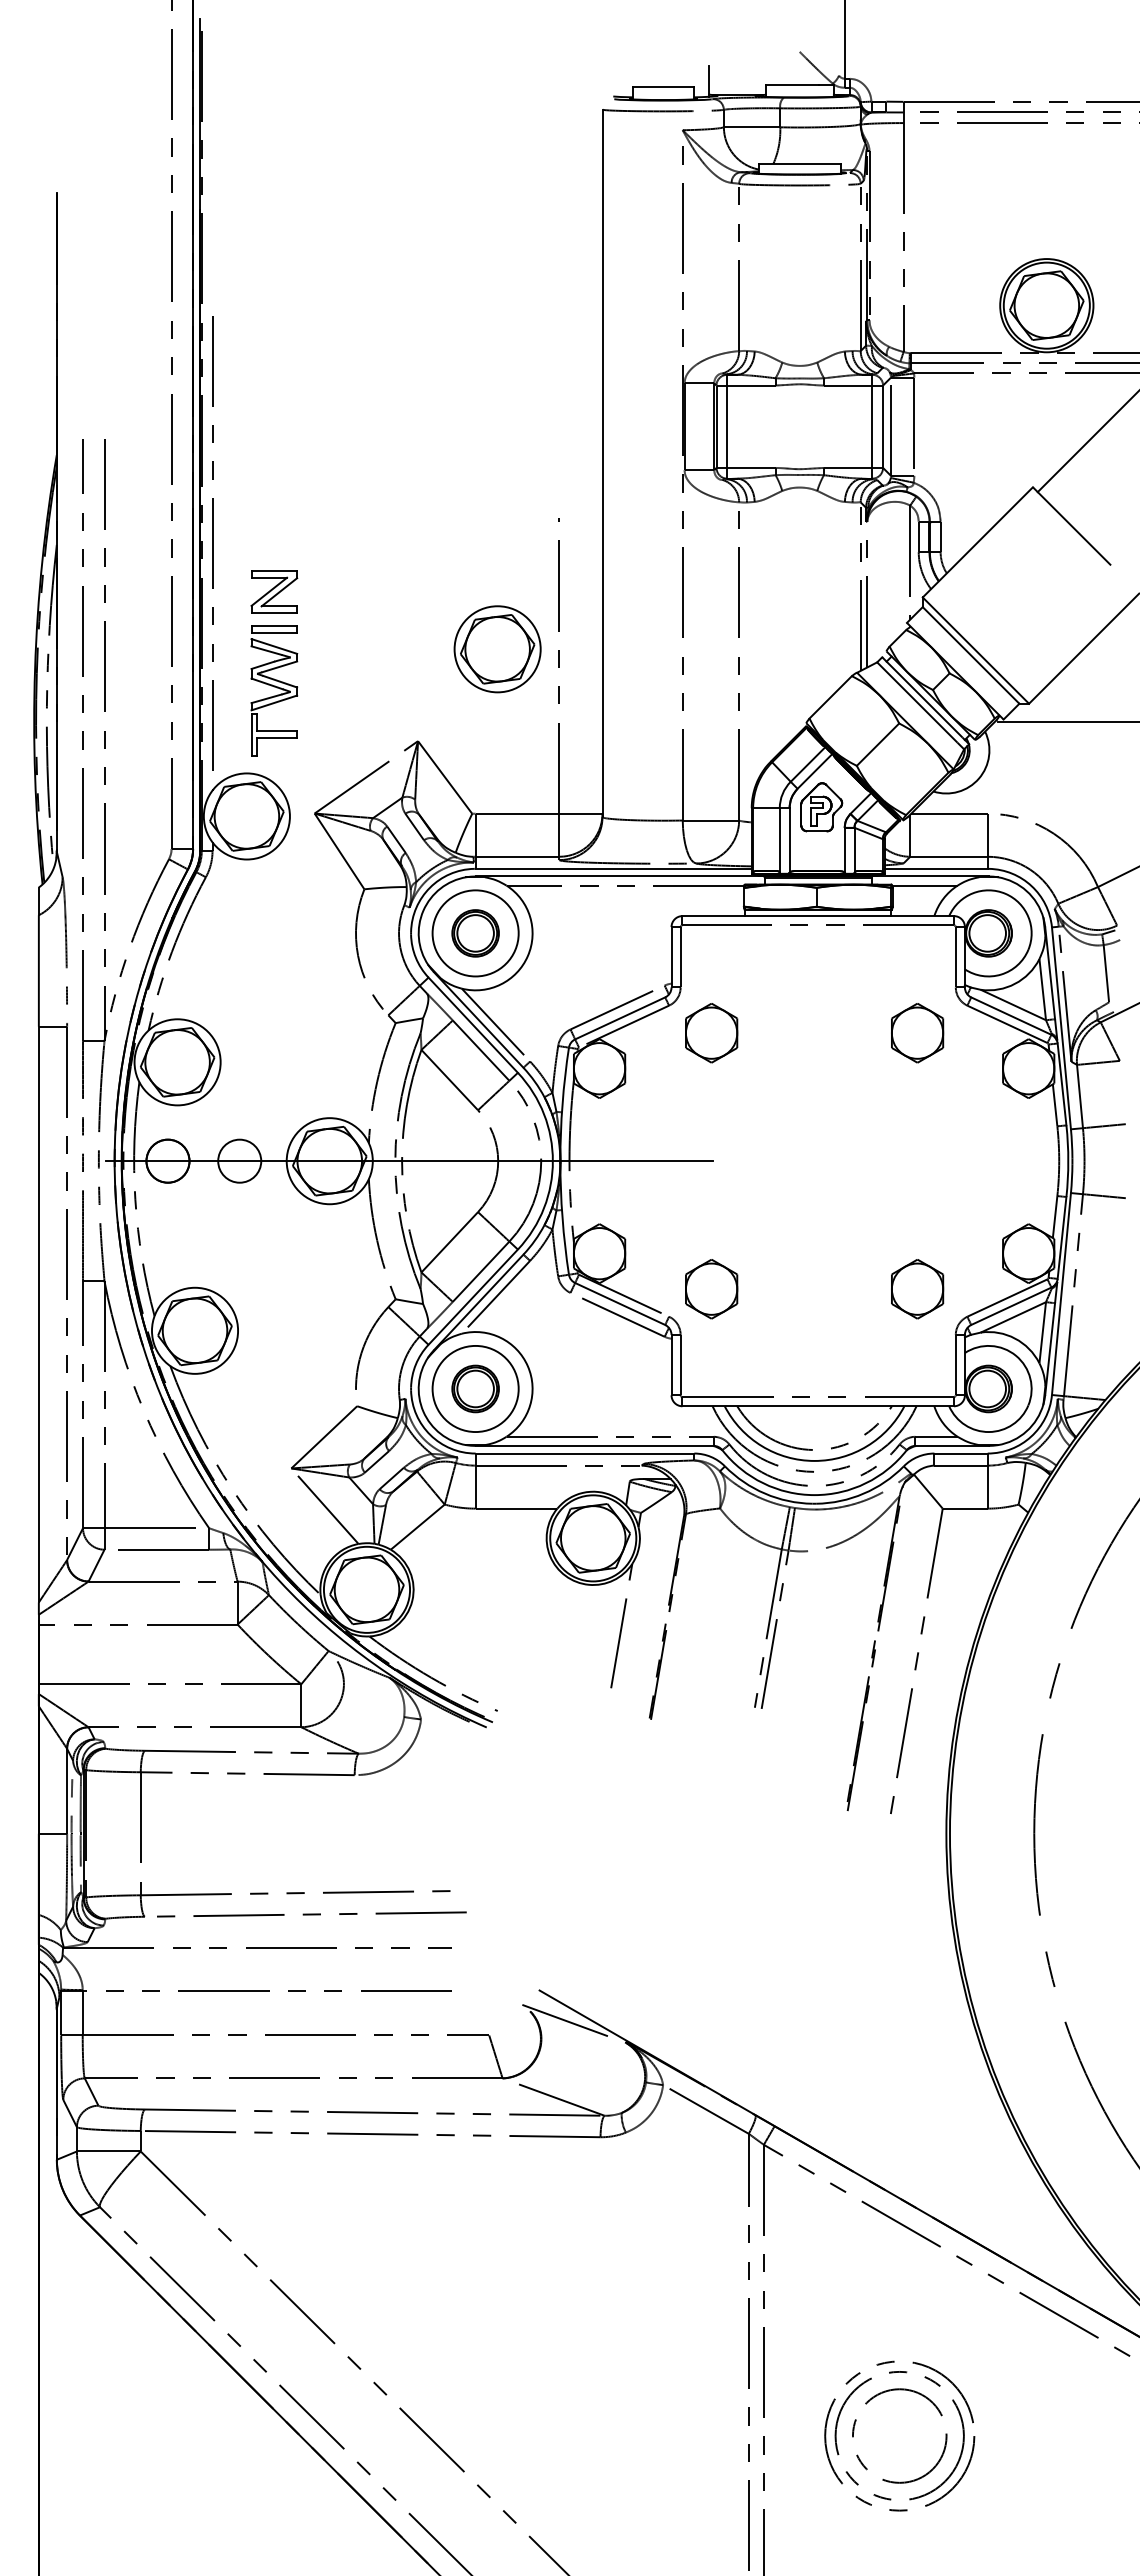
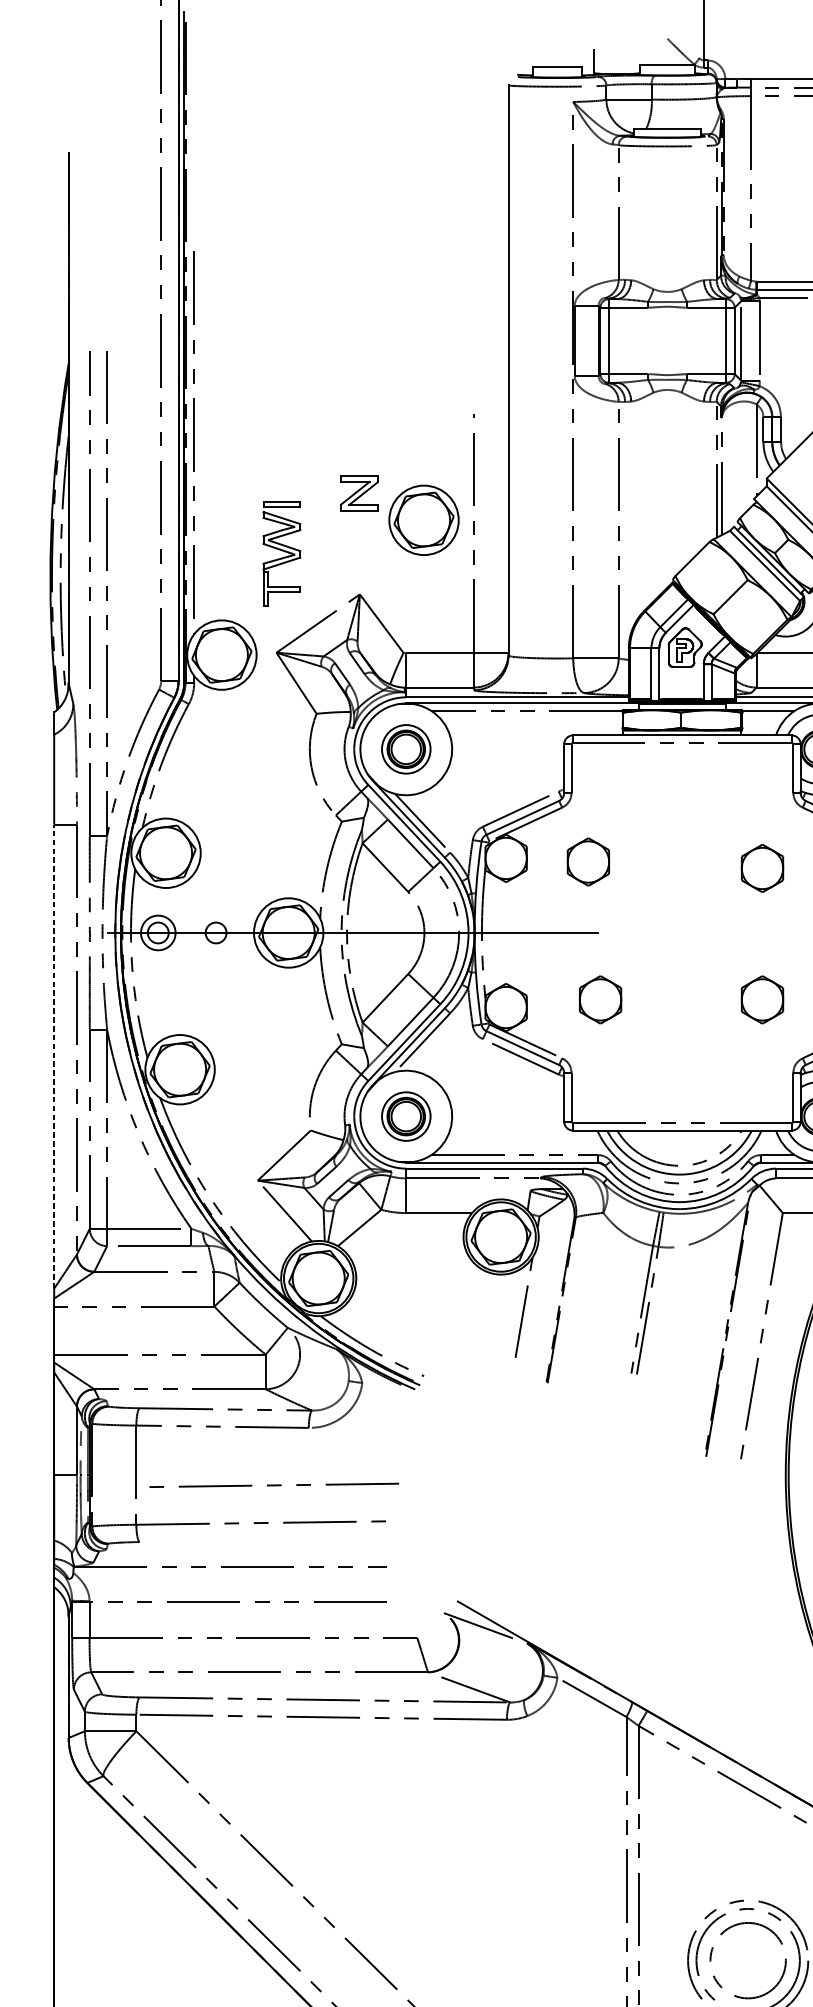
part: (274, 591) -> (359, 493), moved
part: (274, 690) -> (282, 553), moved
circle: (475, 933) -> (406, 749), size x0.7
part: (711, 1033) -> (588, 862), moved
part: (917, 1033) -> (762, 868), moved
circle: (167, 1160) -> (157, 932), size x0.6
circle: (239, 1160) -> (215, 932), size x0.6
part: (711, 1289) -> (600, 1000), moved
part: (917, 1289) -> (762, 1000), moved
line: (38, 1314) -> (53, 1056), solid -> dashed
circle: (475, 1388) -> (406, 1116), size x0.7
line: (311, 1914) -> (273, 1485), moved

